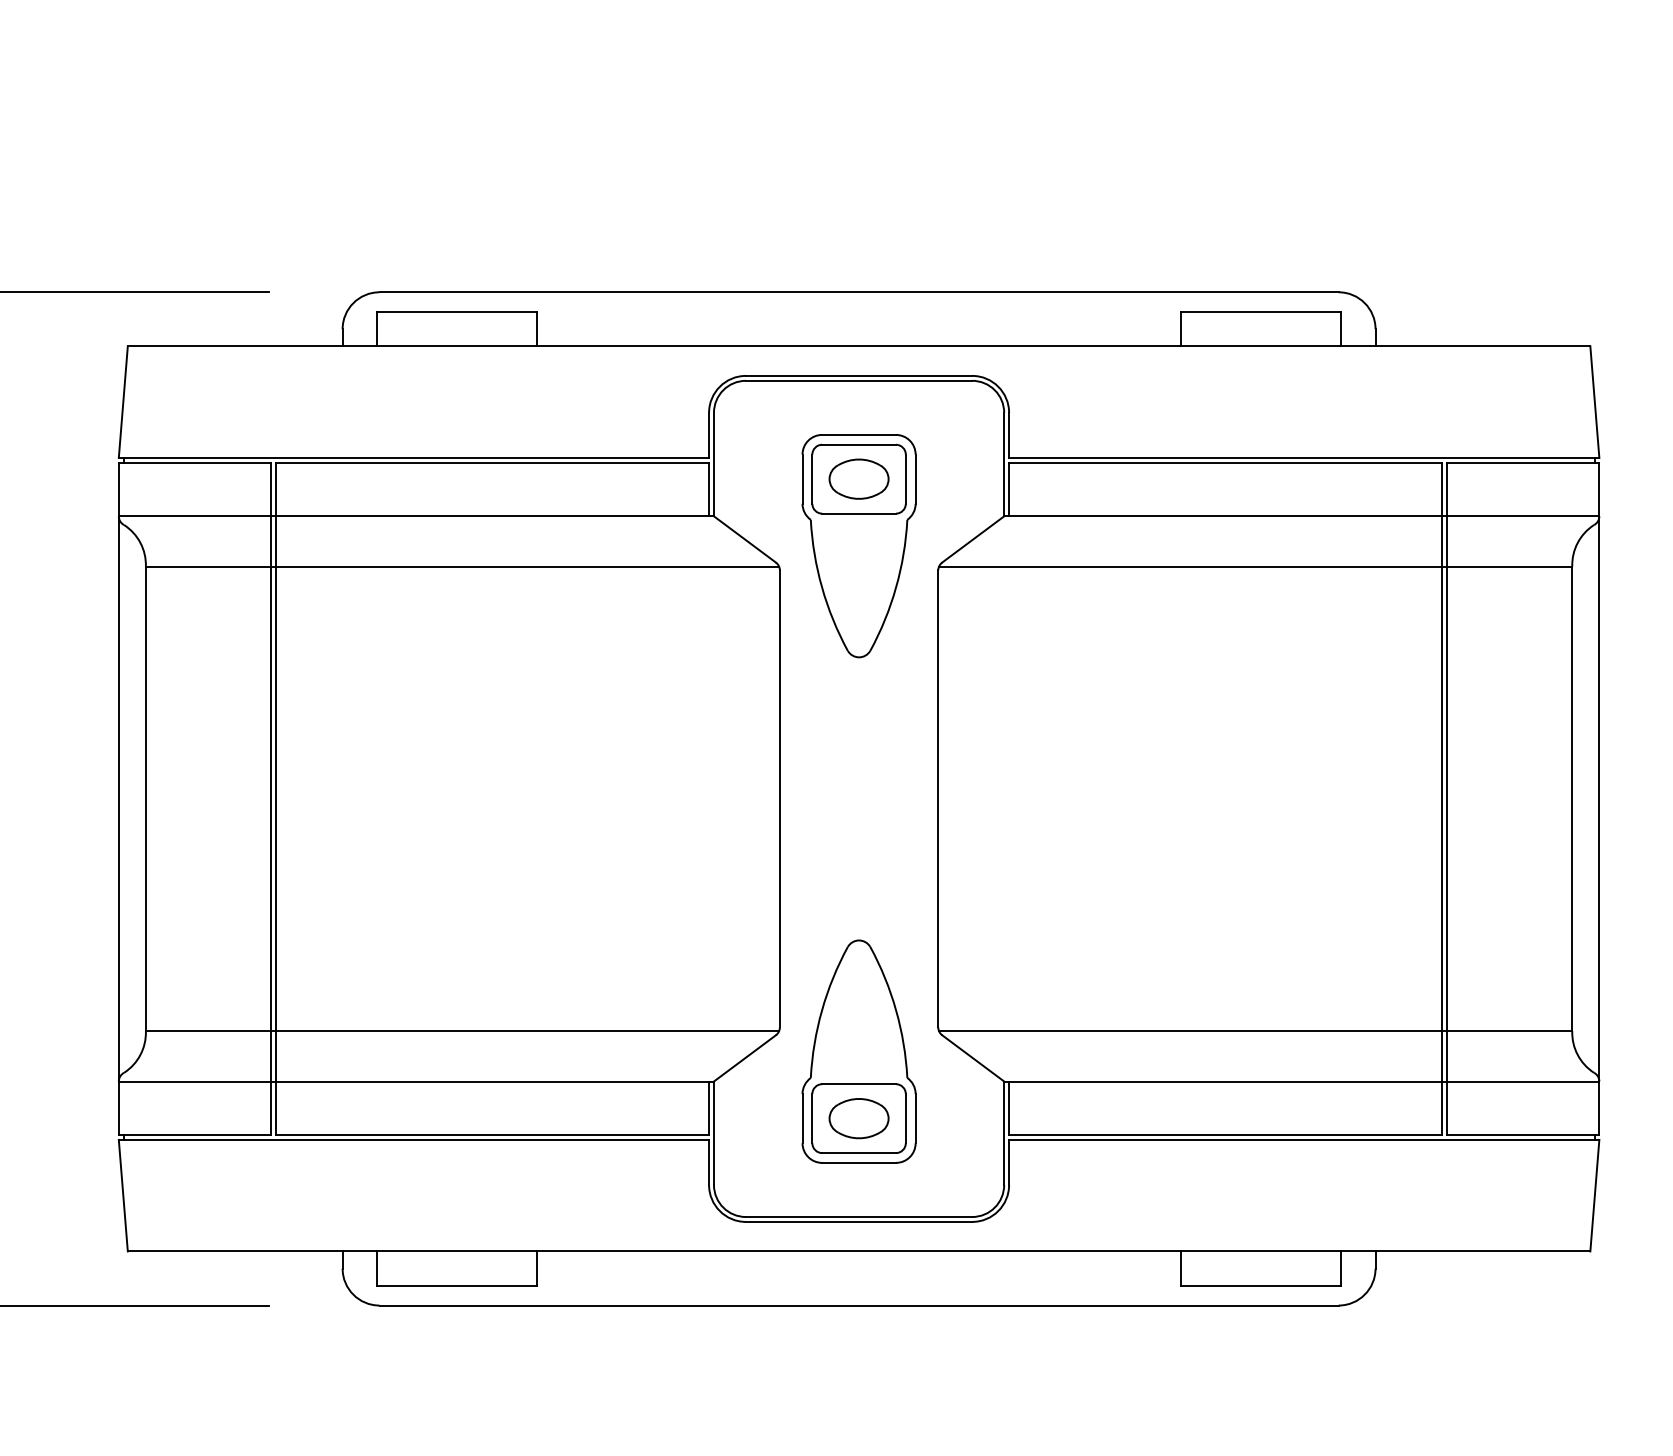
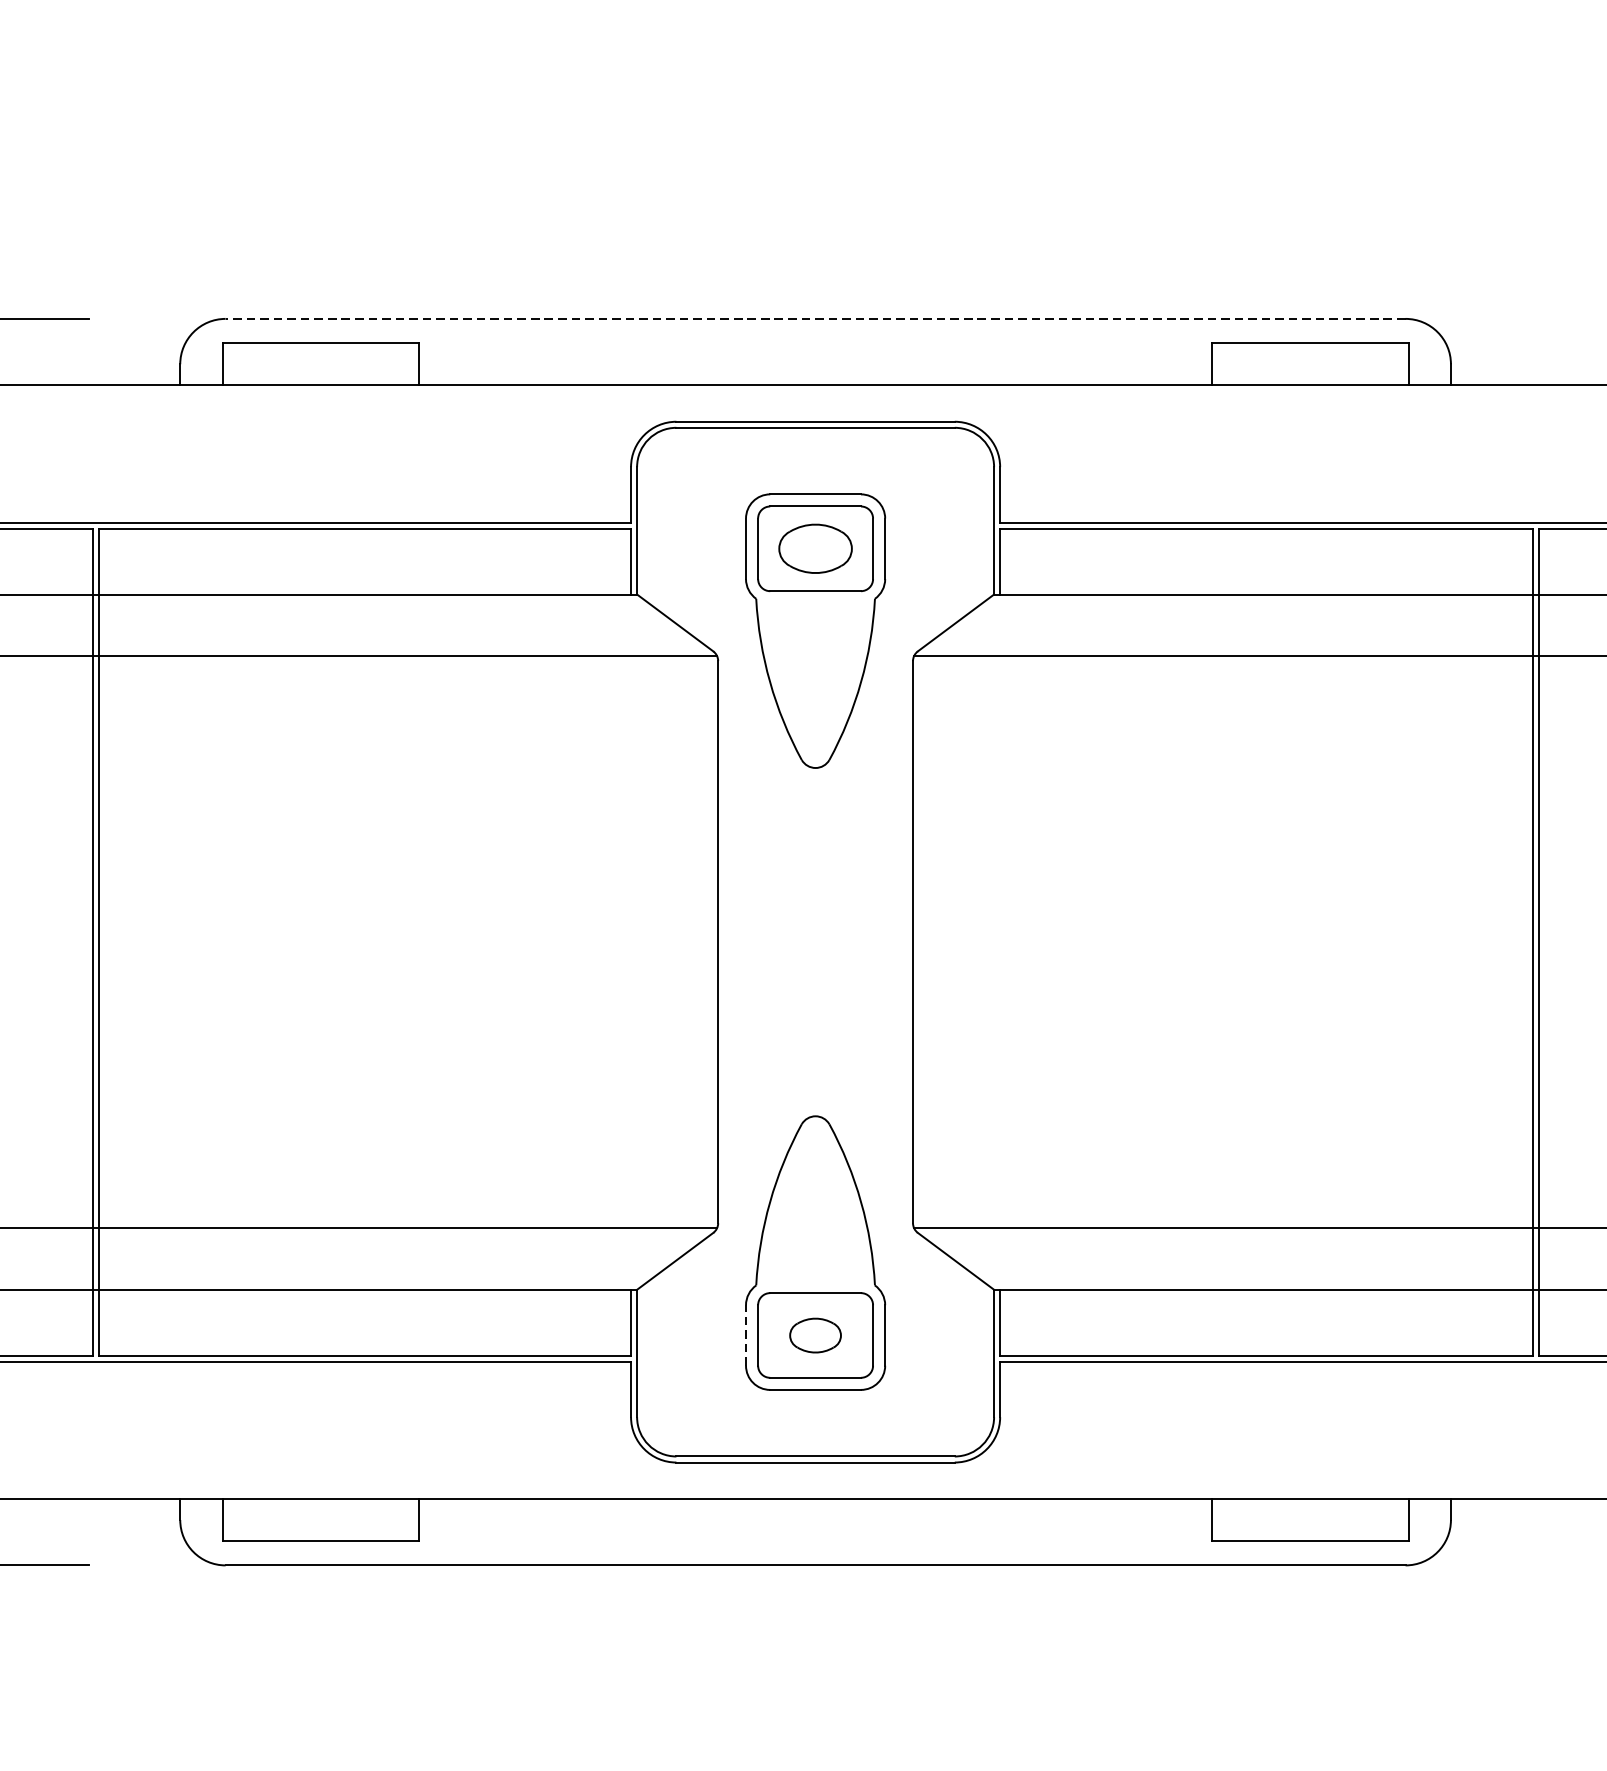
line: (859, 292) -> (816, 319), solid -> dashed
line: (802, 1118) -> (745, 1335), solid -> dashed
part: (858, 1118) -> (814, 1335), size x0.7

